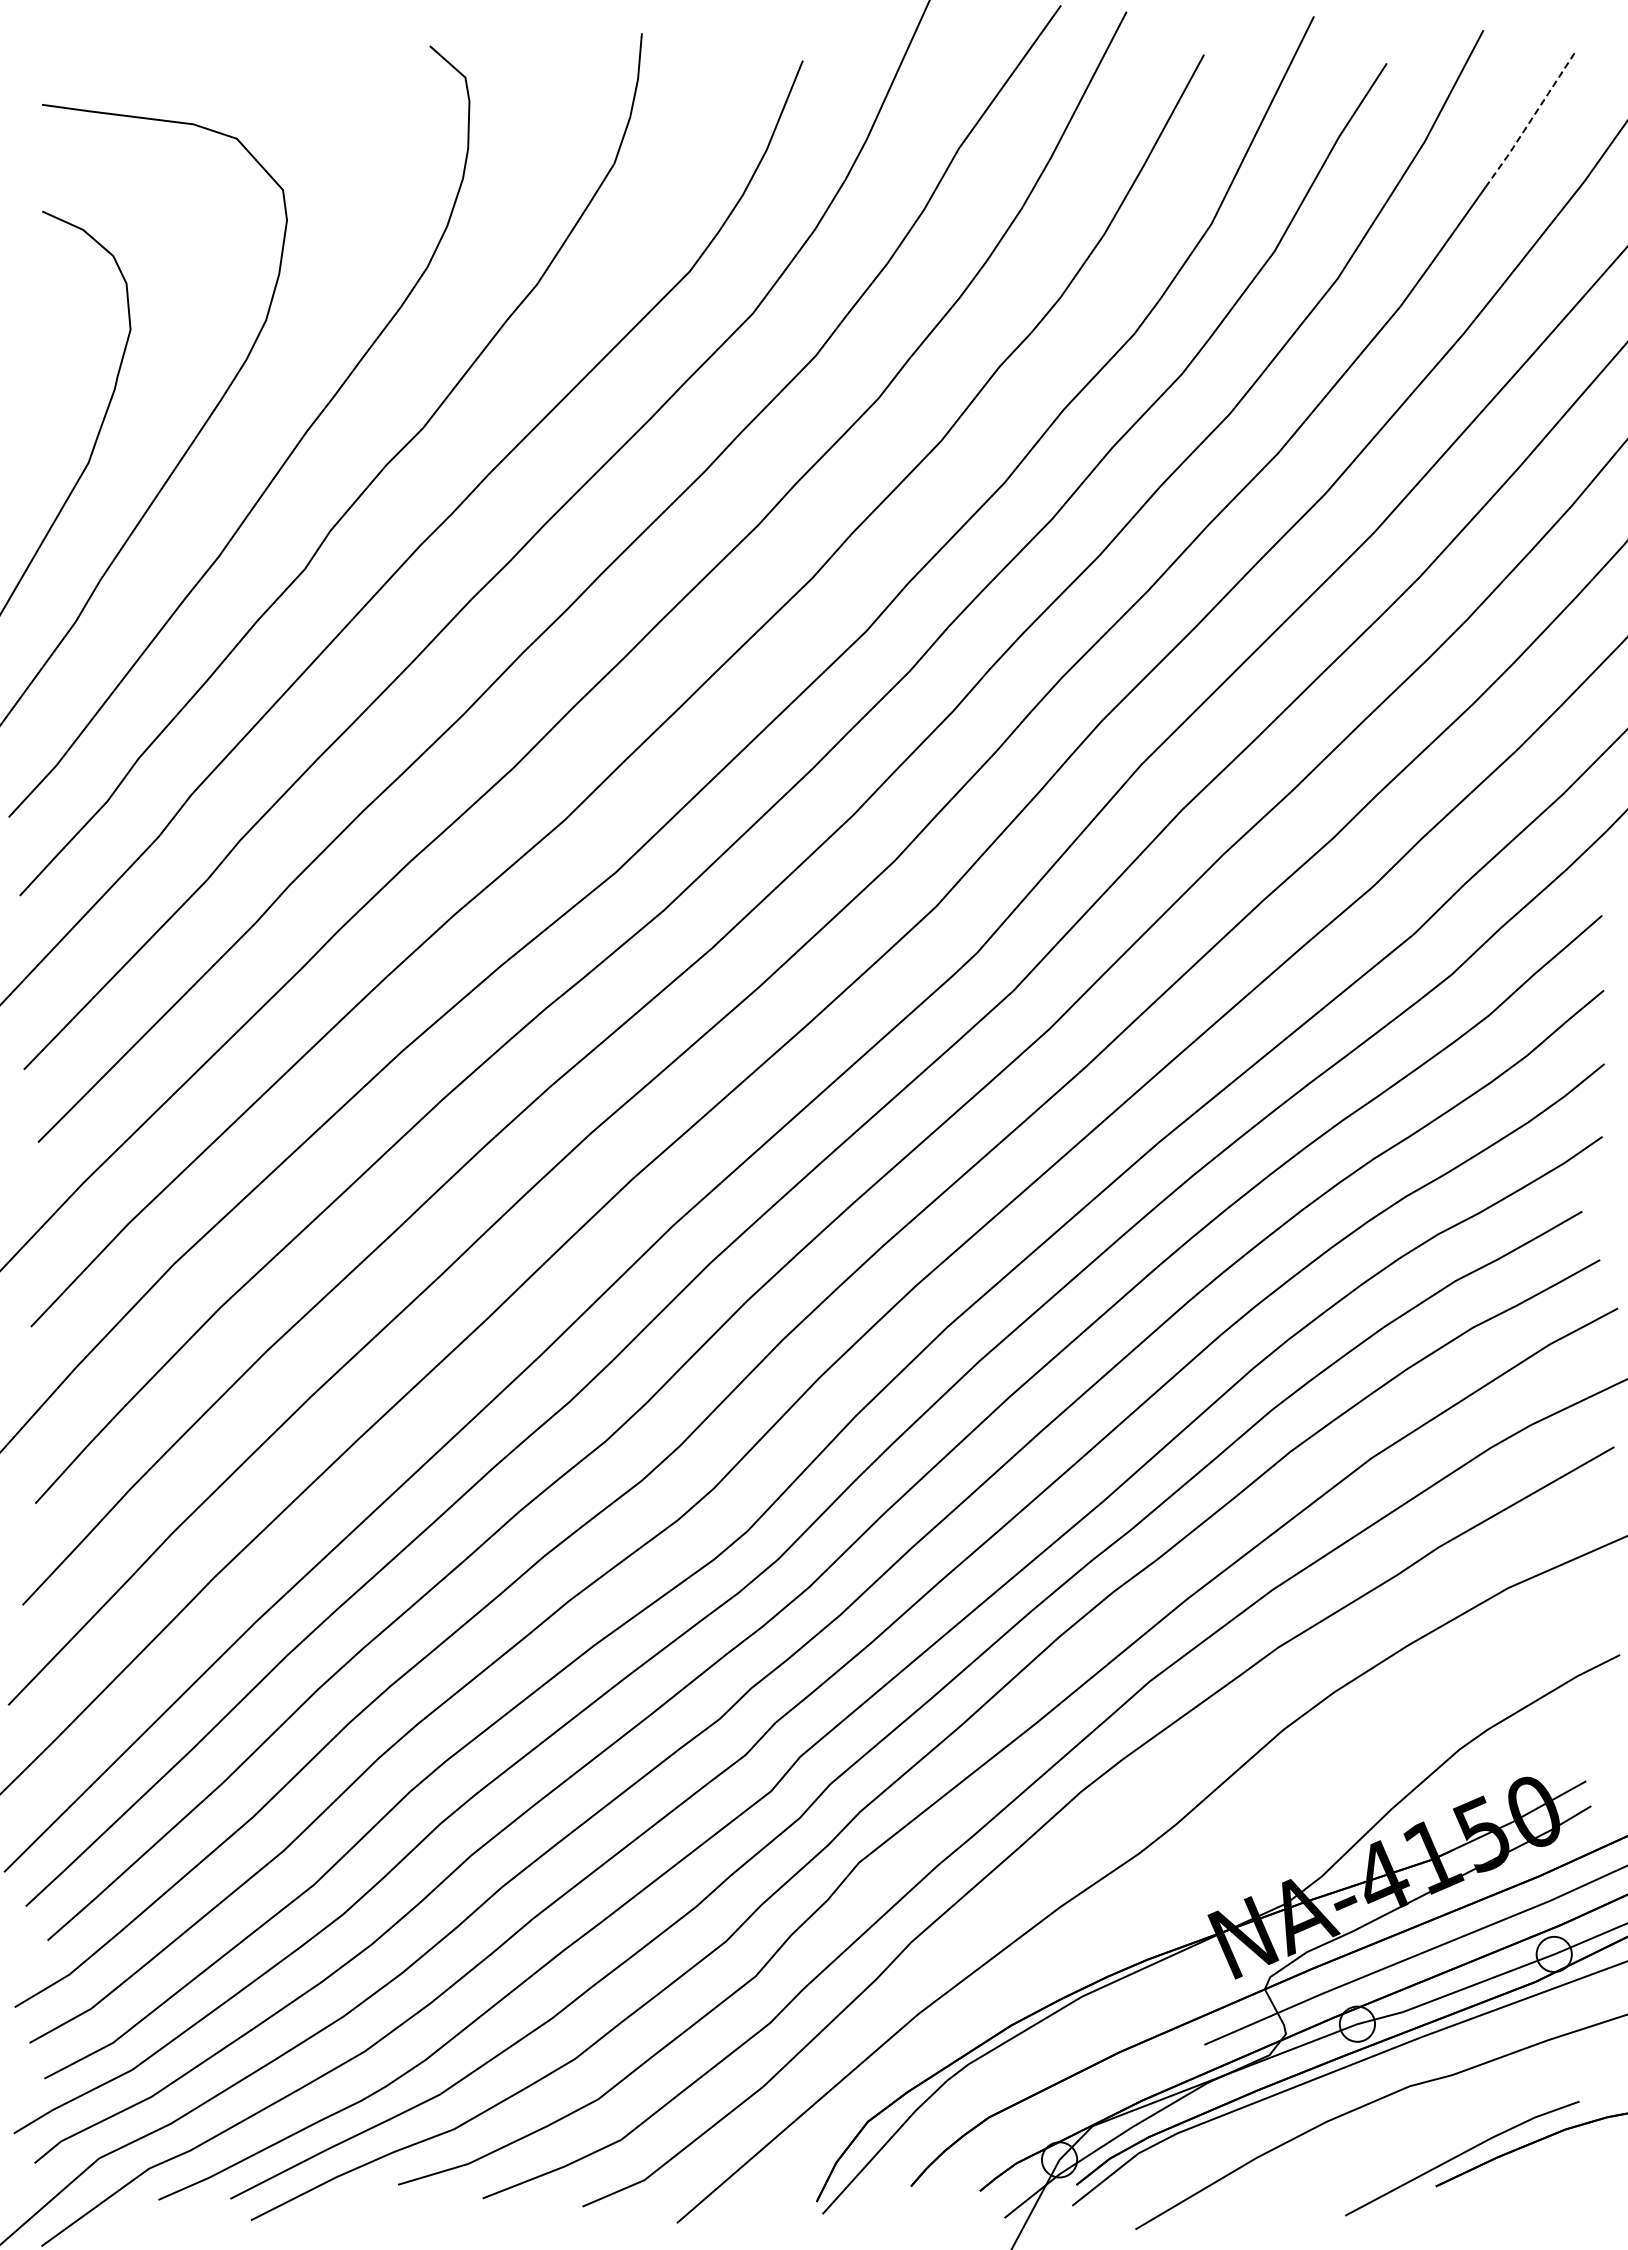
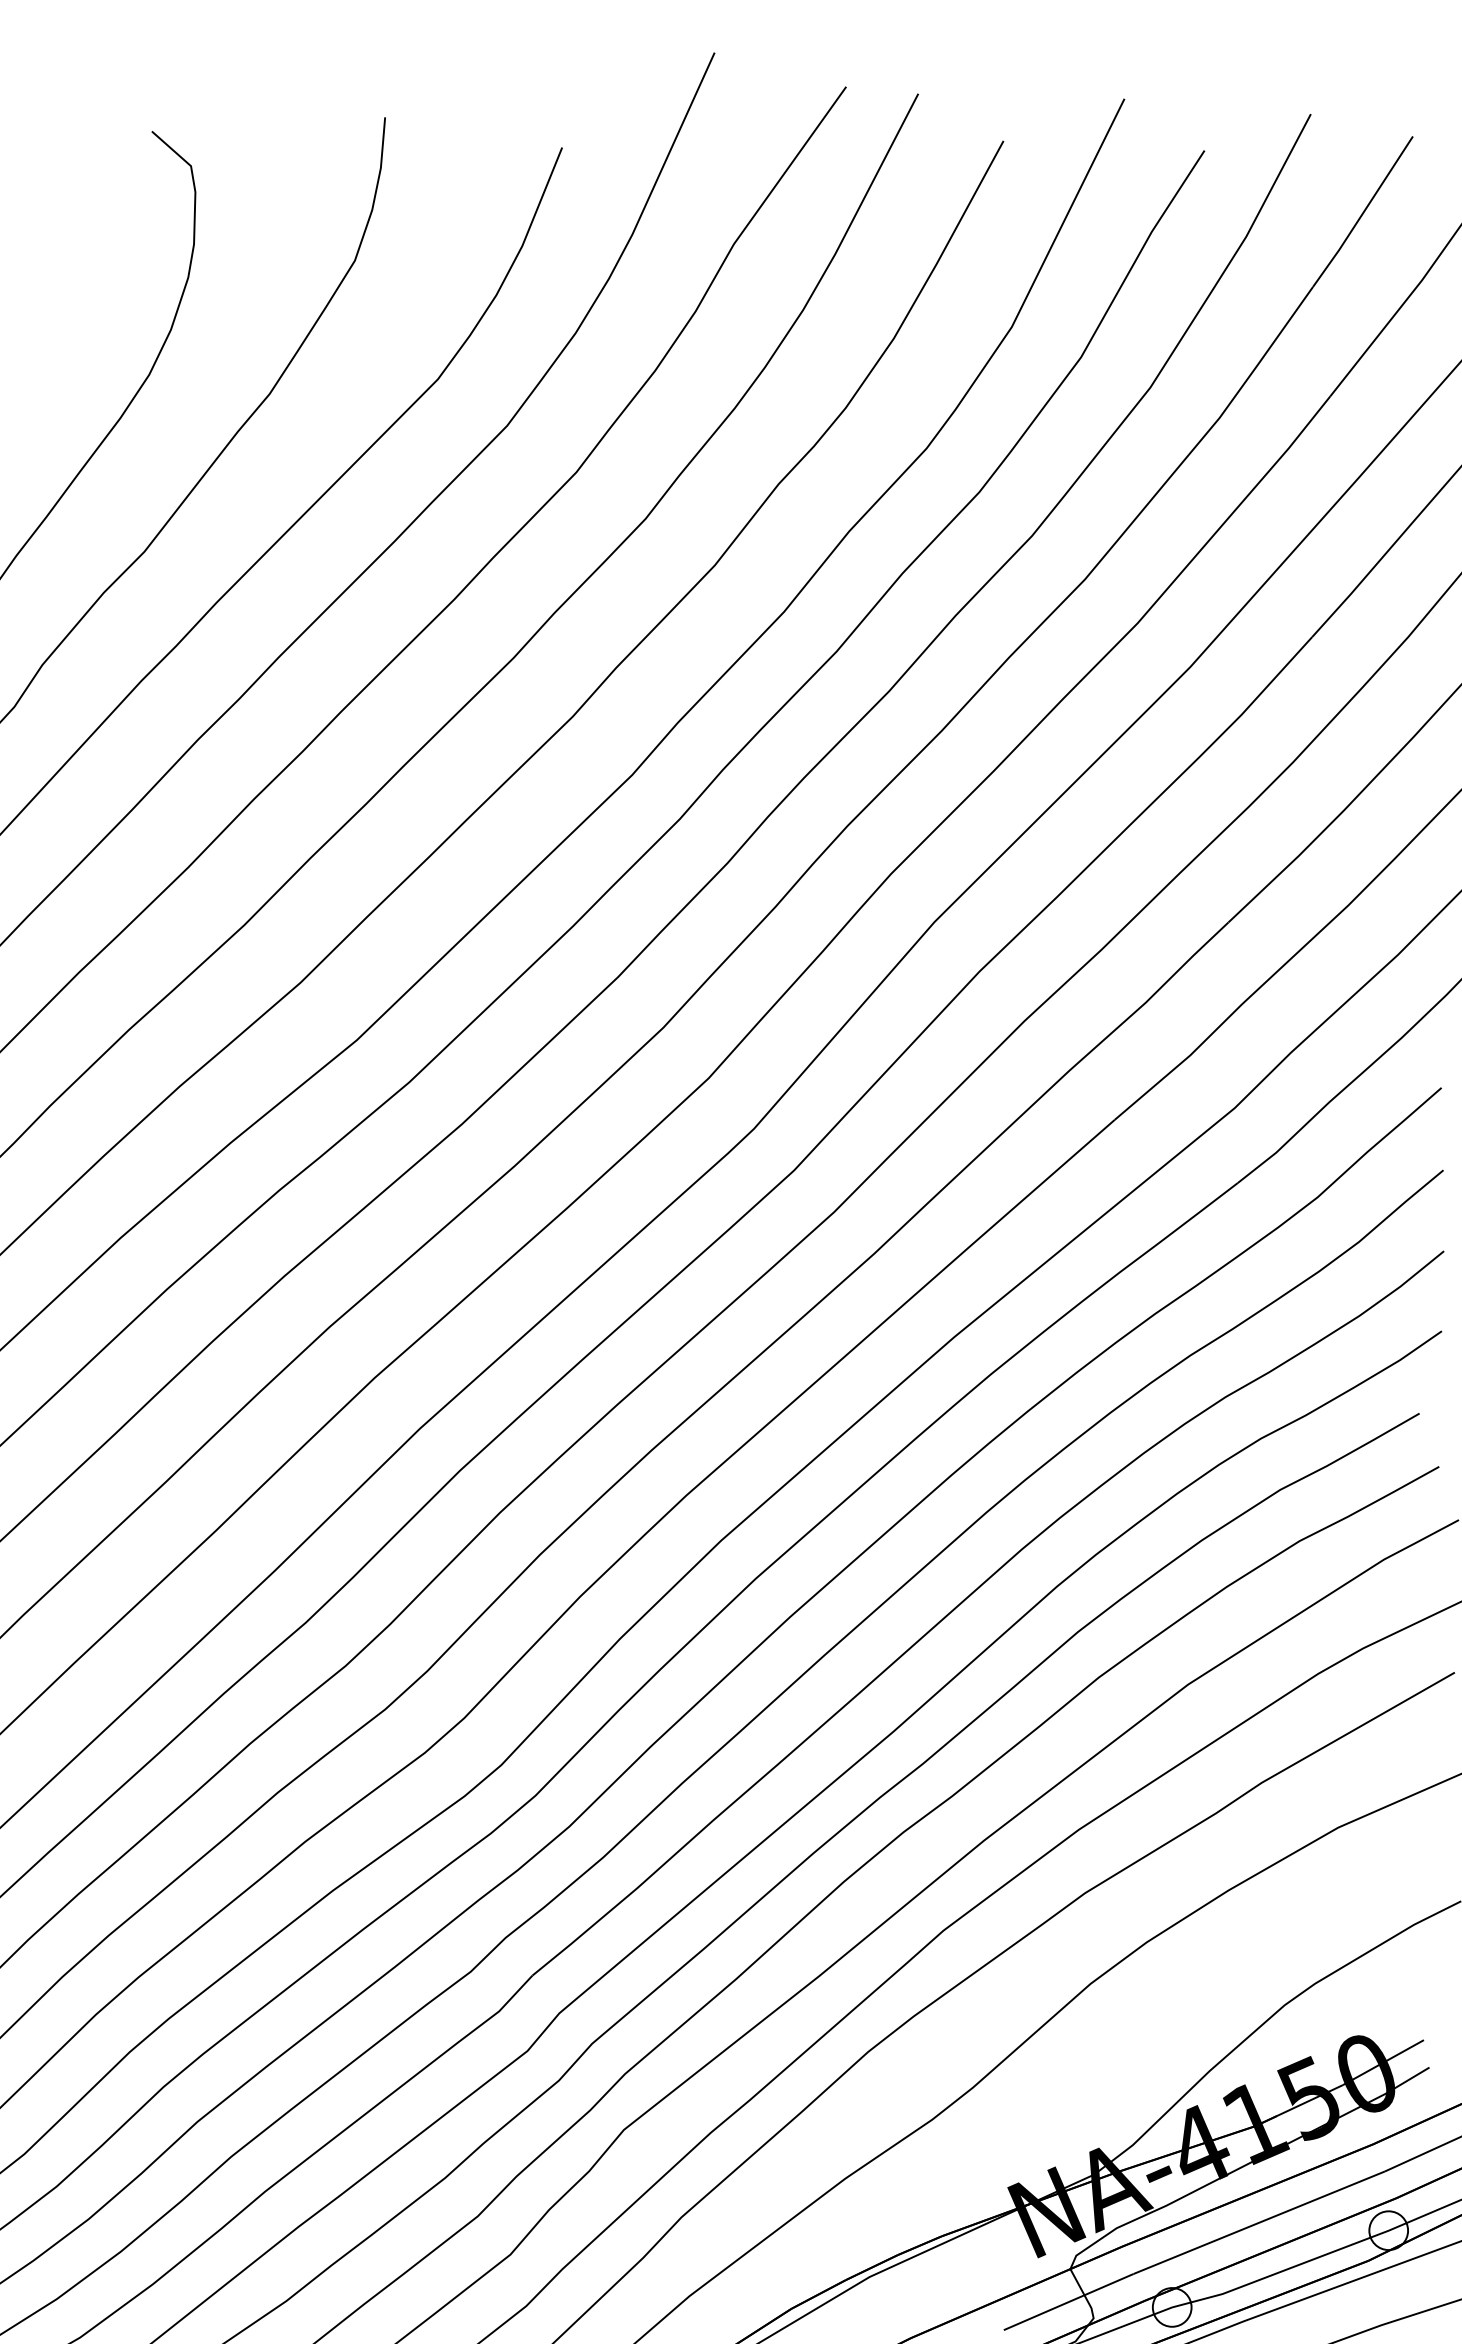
line: (1531, 119) -> (1363, 212), dashed -> solid

